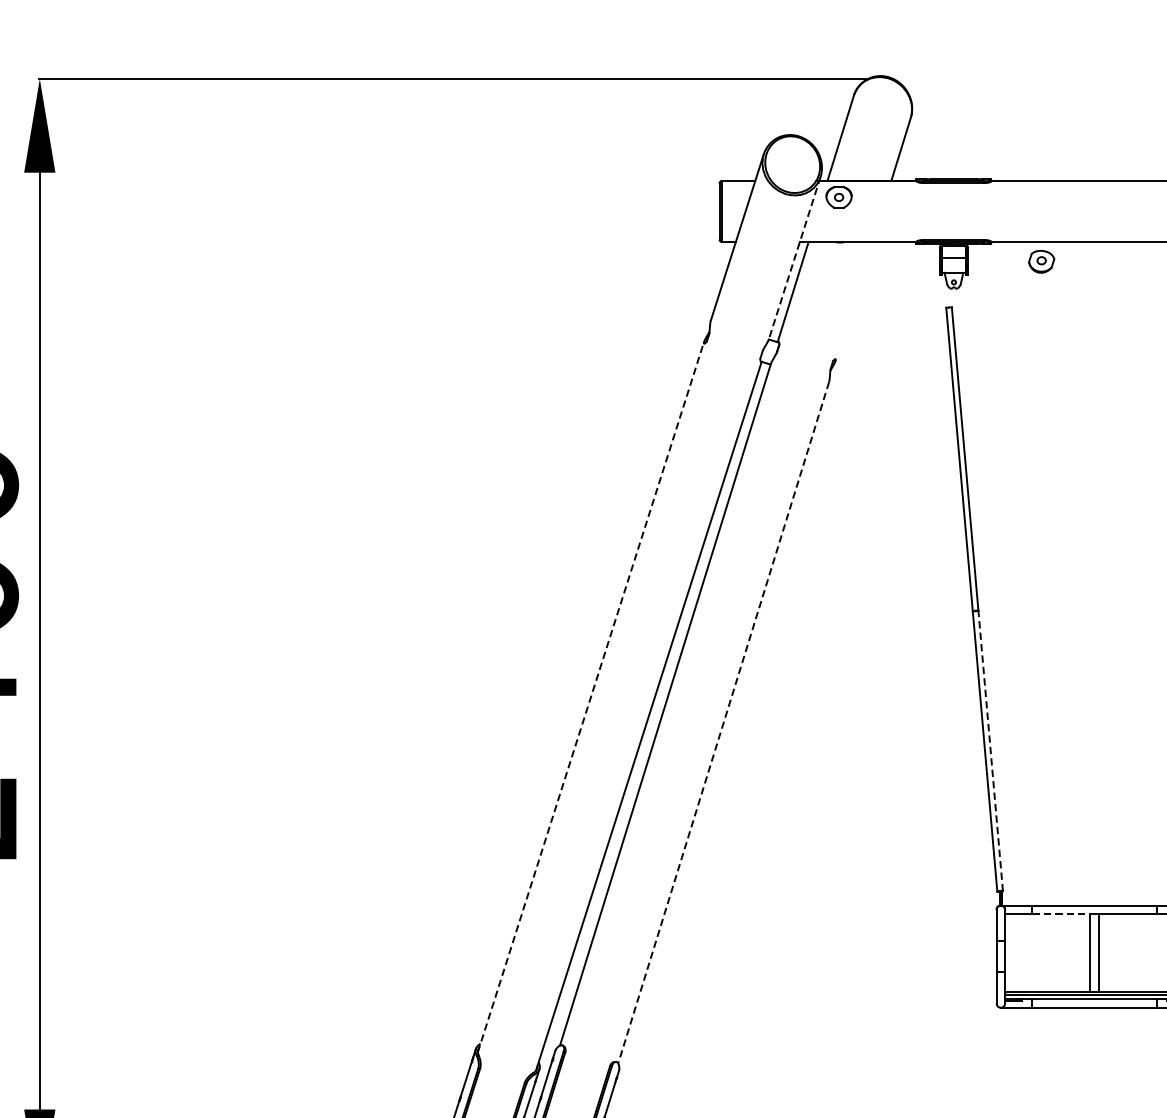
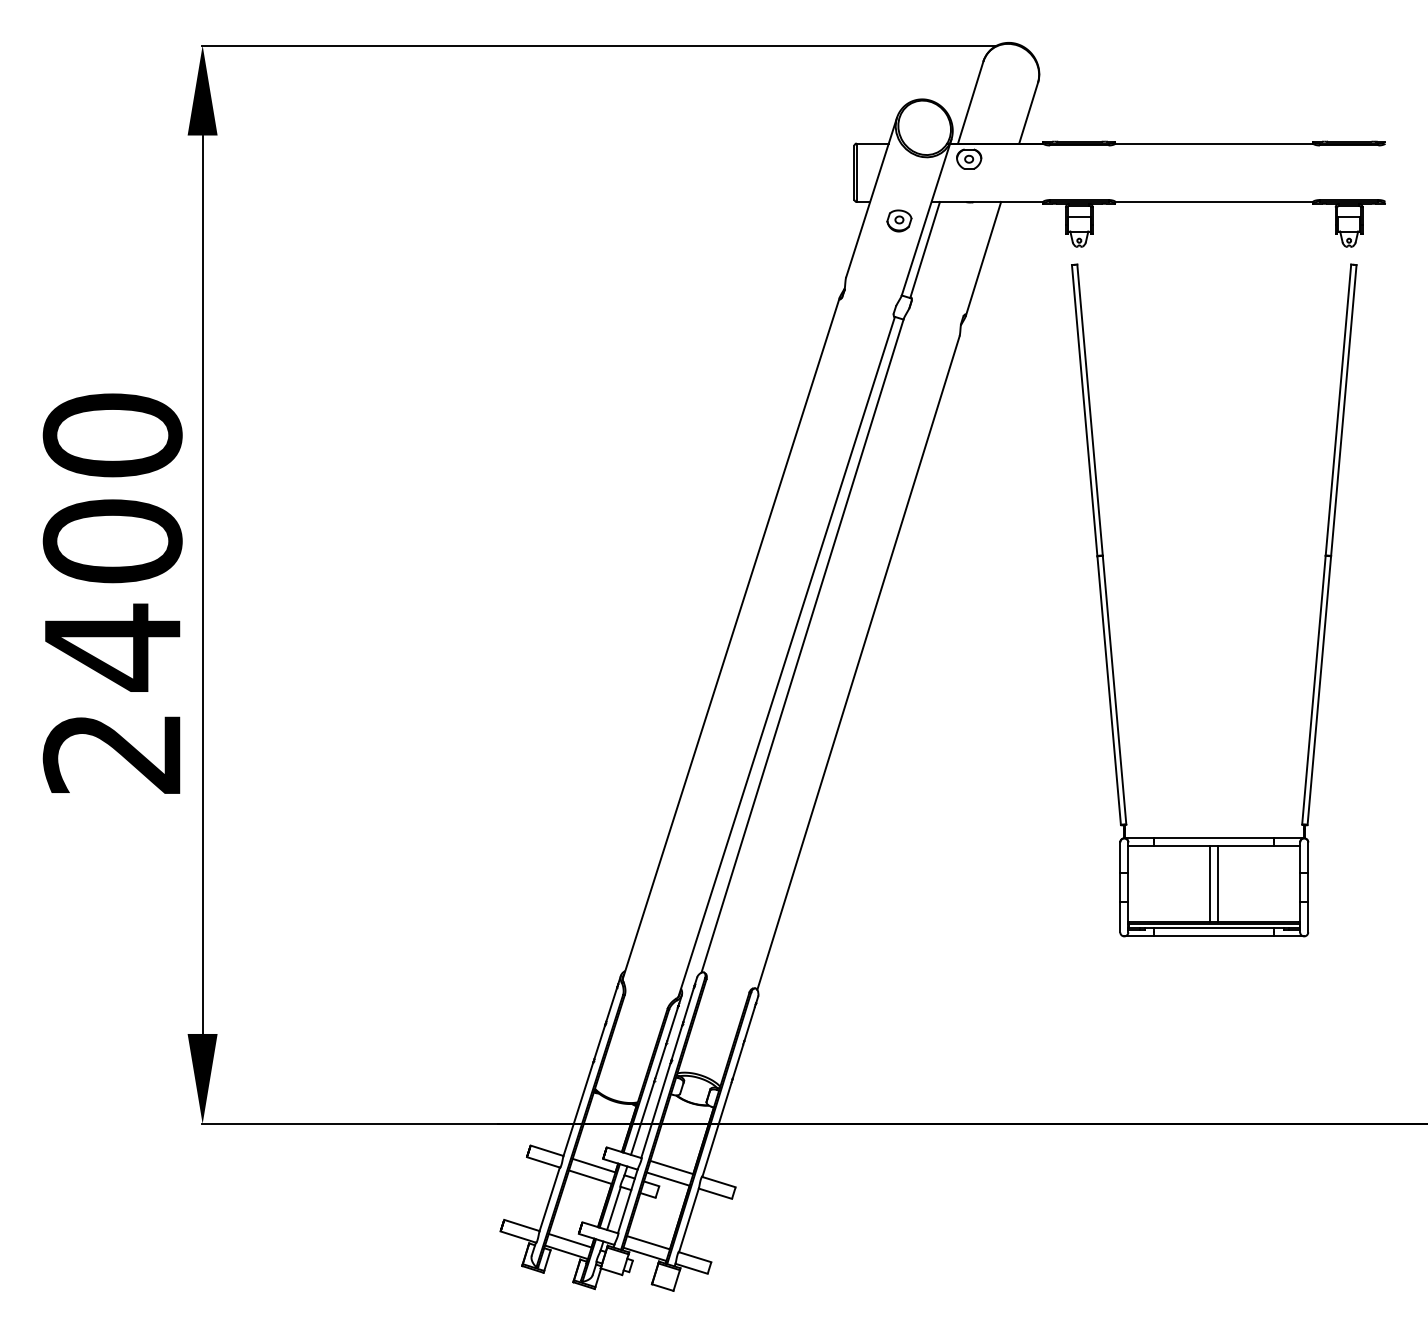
line: (794, 258) -> (926, 217), dashed -> solid
part: (1041, 261) -> (899, 220), moved
line: (854, 300) -> (983, 258), added
line: (591, 697) -> (731, 638), dashed -> solid
line: (723, 723) -> (858, 663), dashed -> solid
line: (990, 751) -> (1114, 690), dashed -> solid
line: (1061, 914) -> (1182, 846), dashed -> solid

